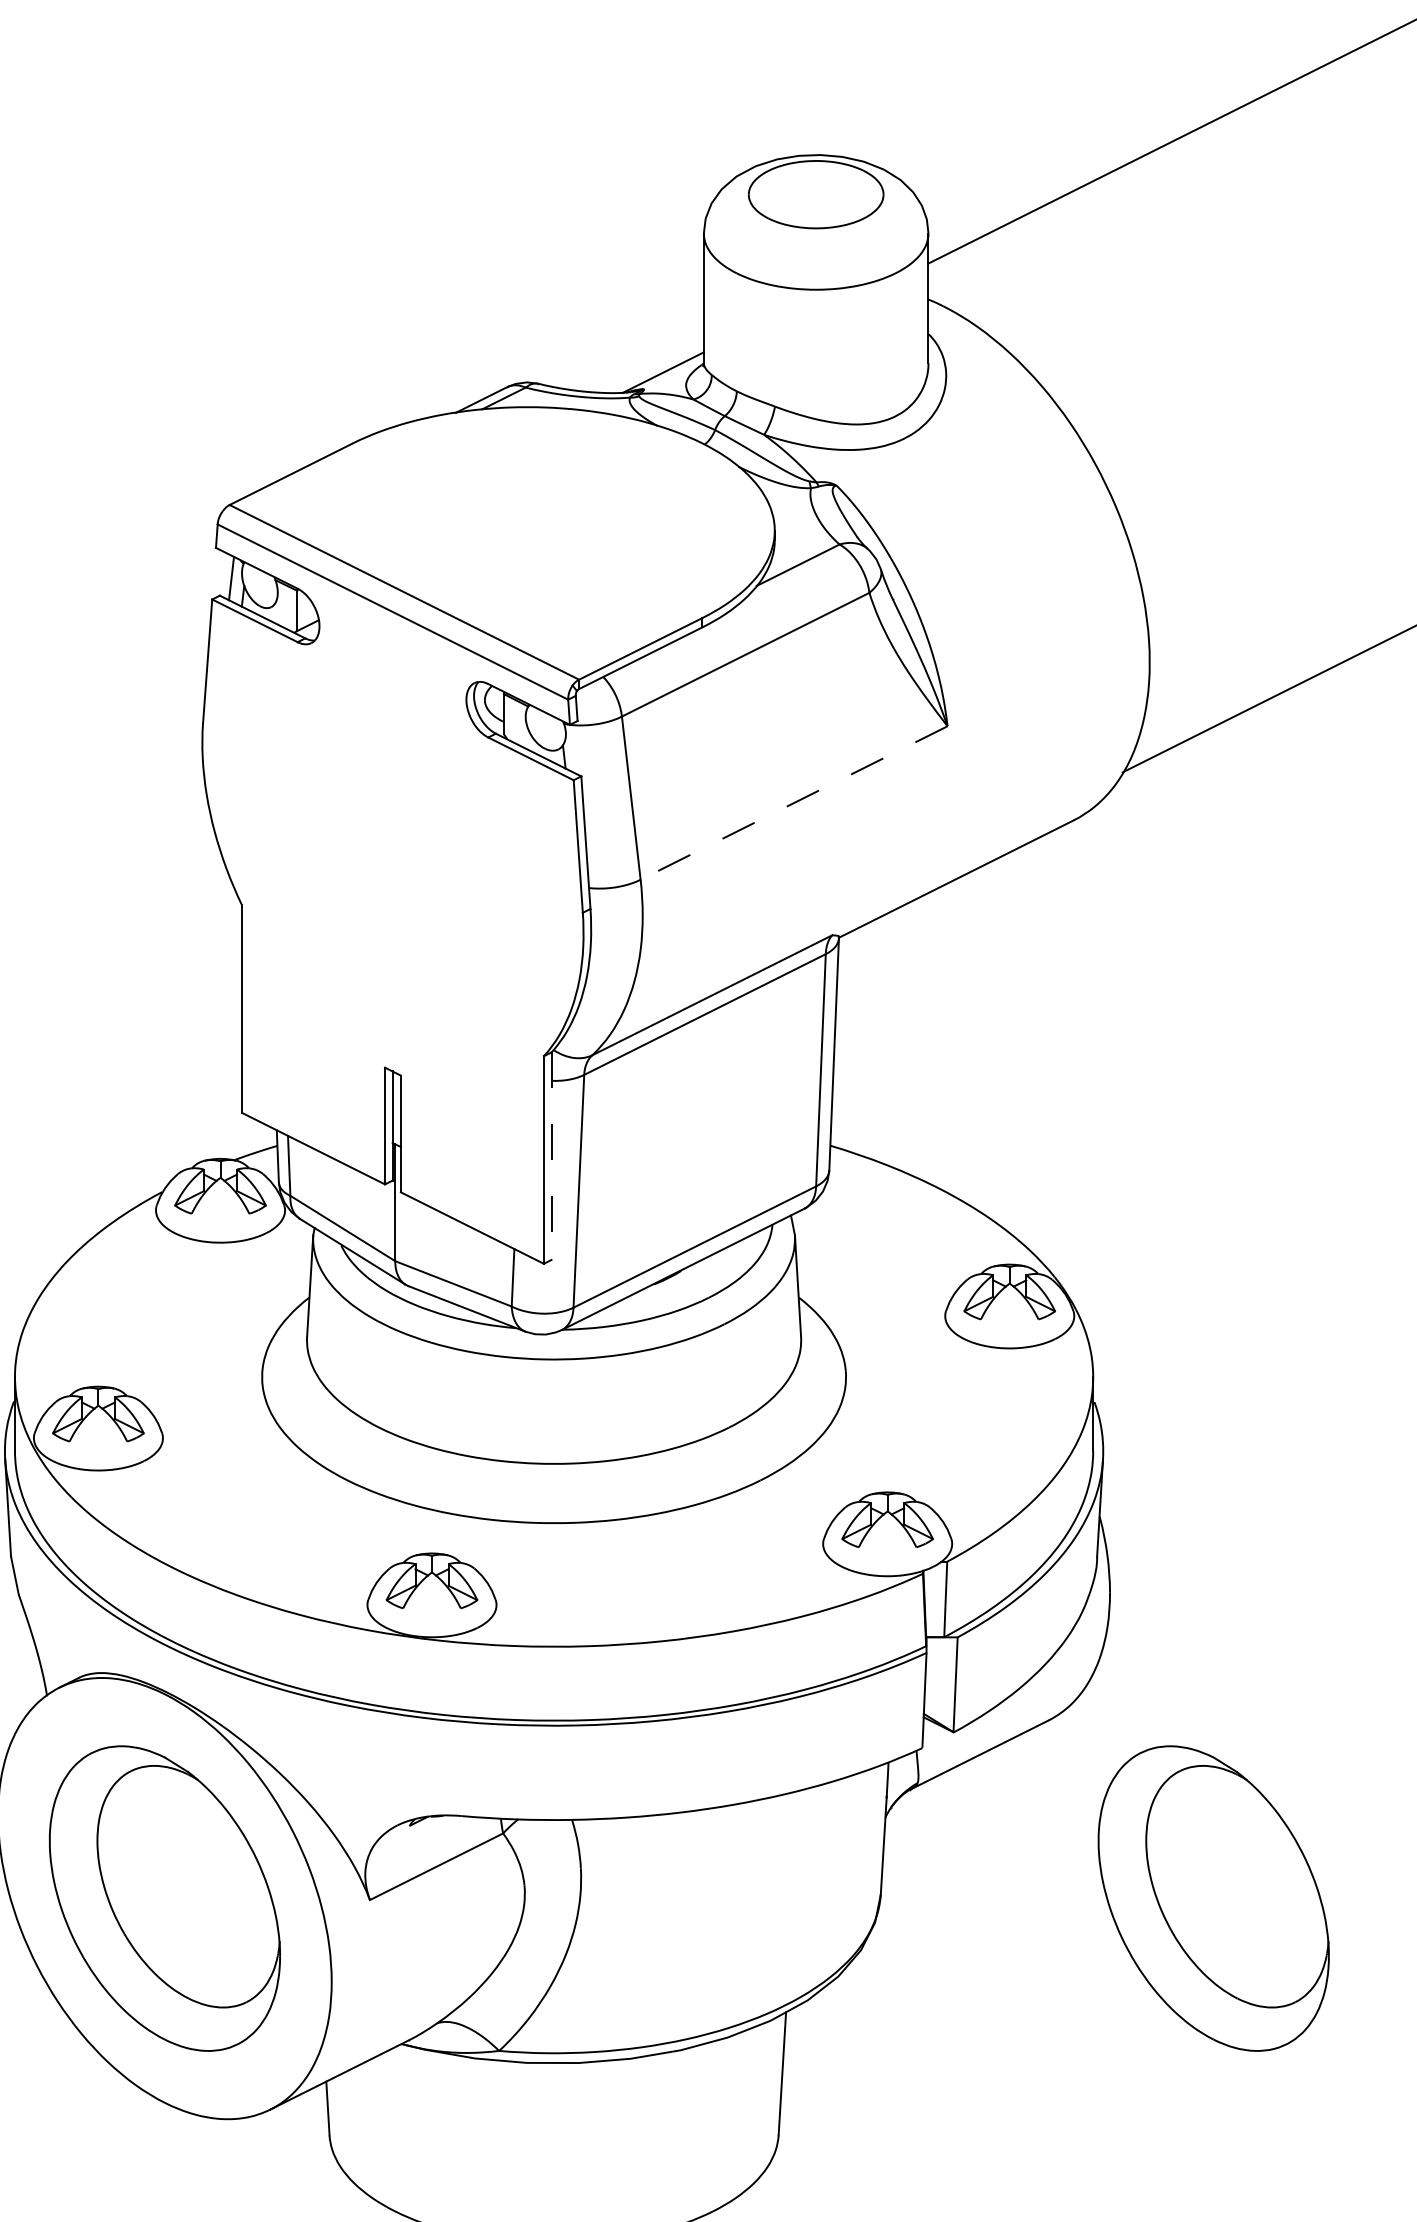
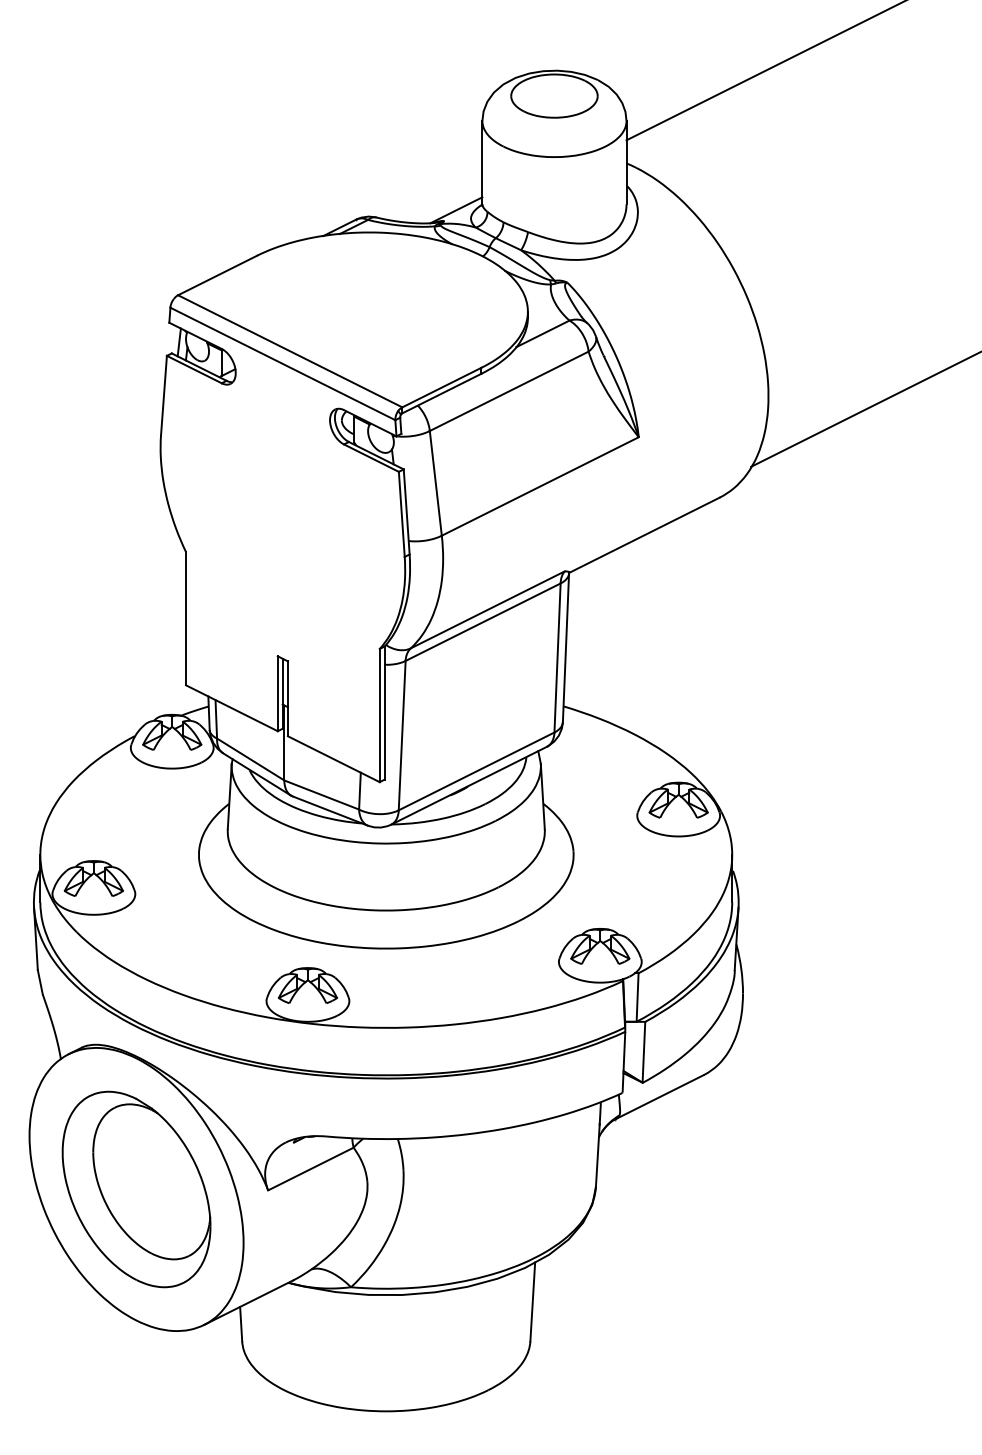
line: (792, 803) -> (539, 486), dashed -> solid
line: (551, 1156) -> (384, 713), dashed -> solid
part: (1213, 1898) -> (809, 1189), removed

